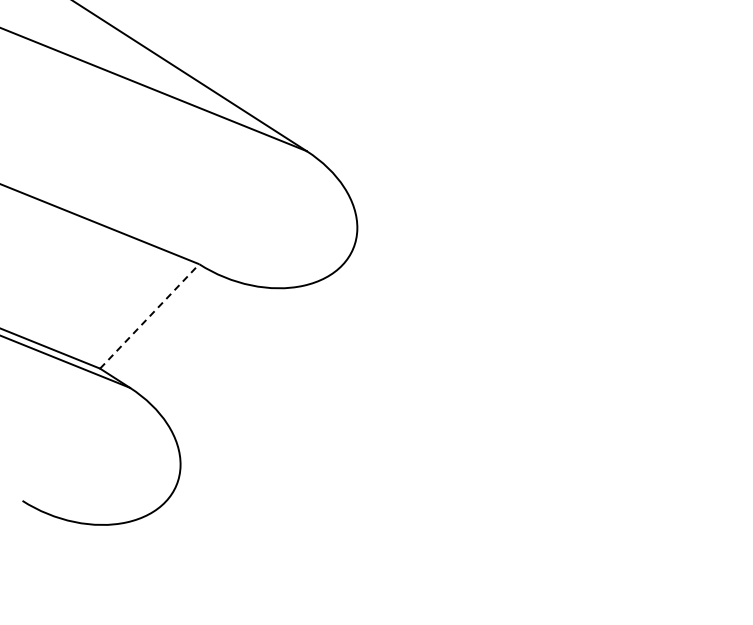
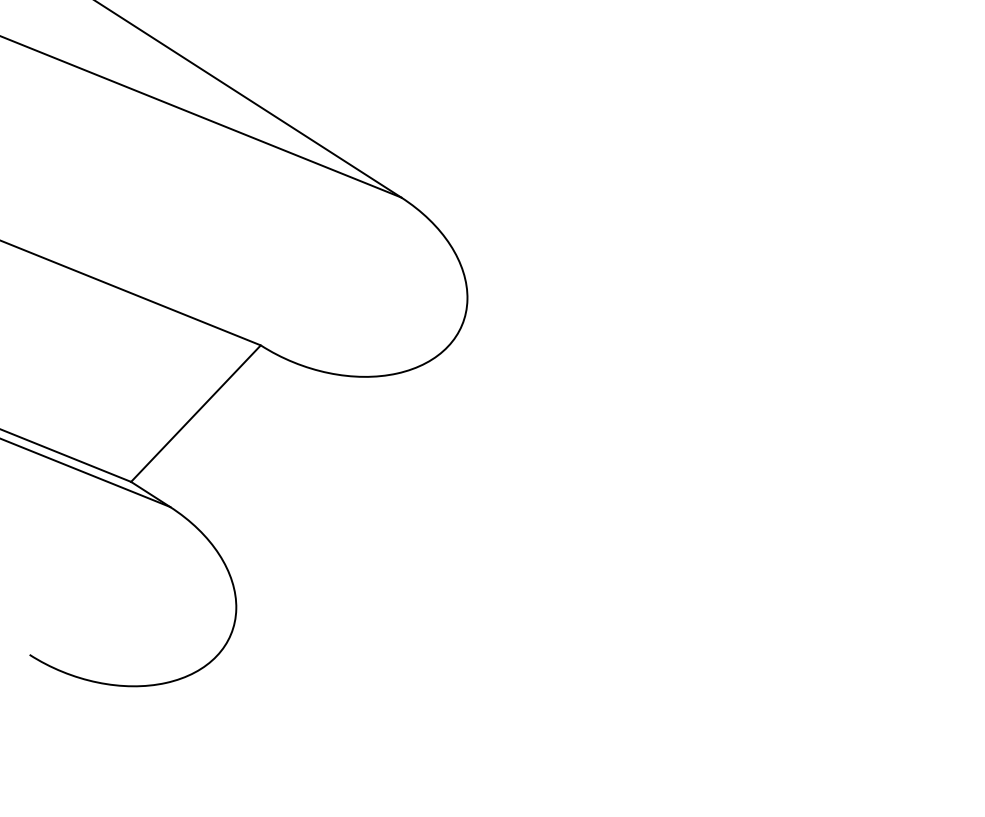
line: (150, 316) -> (196, 413), dashed -> solid

